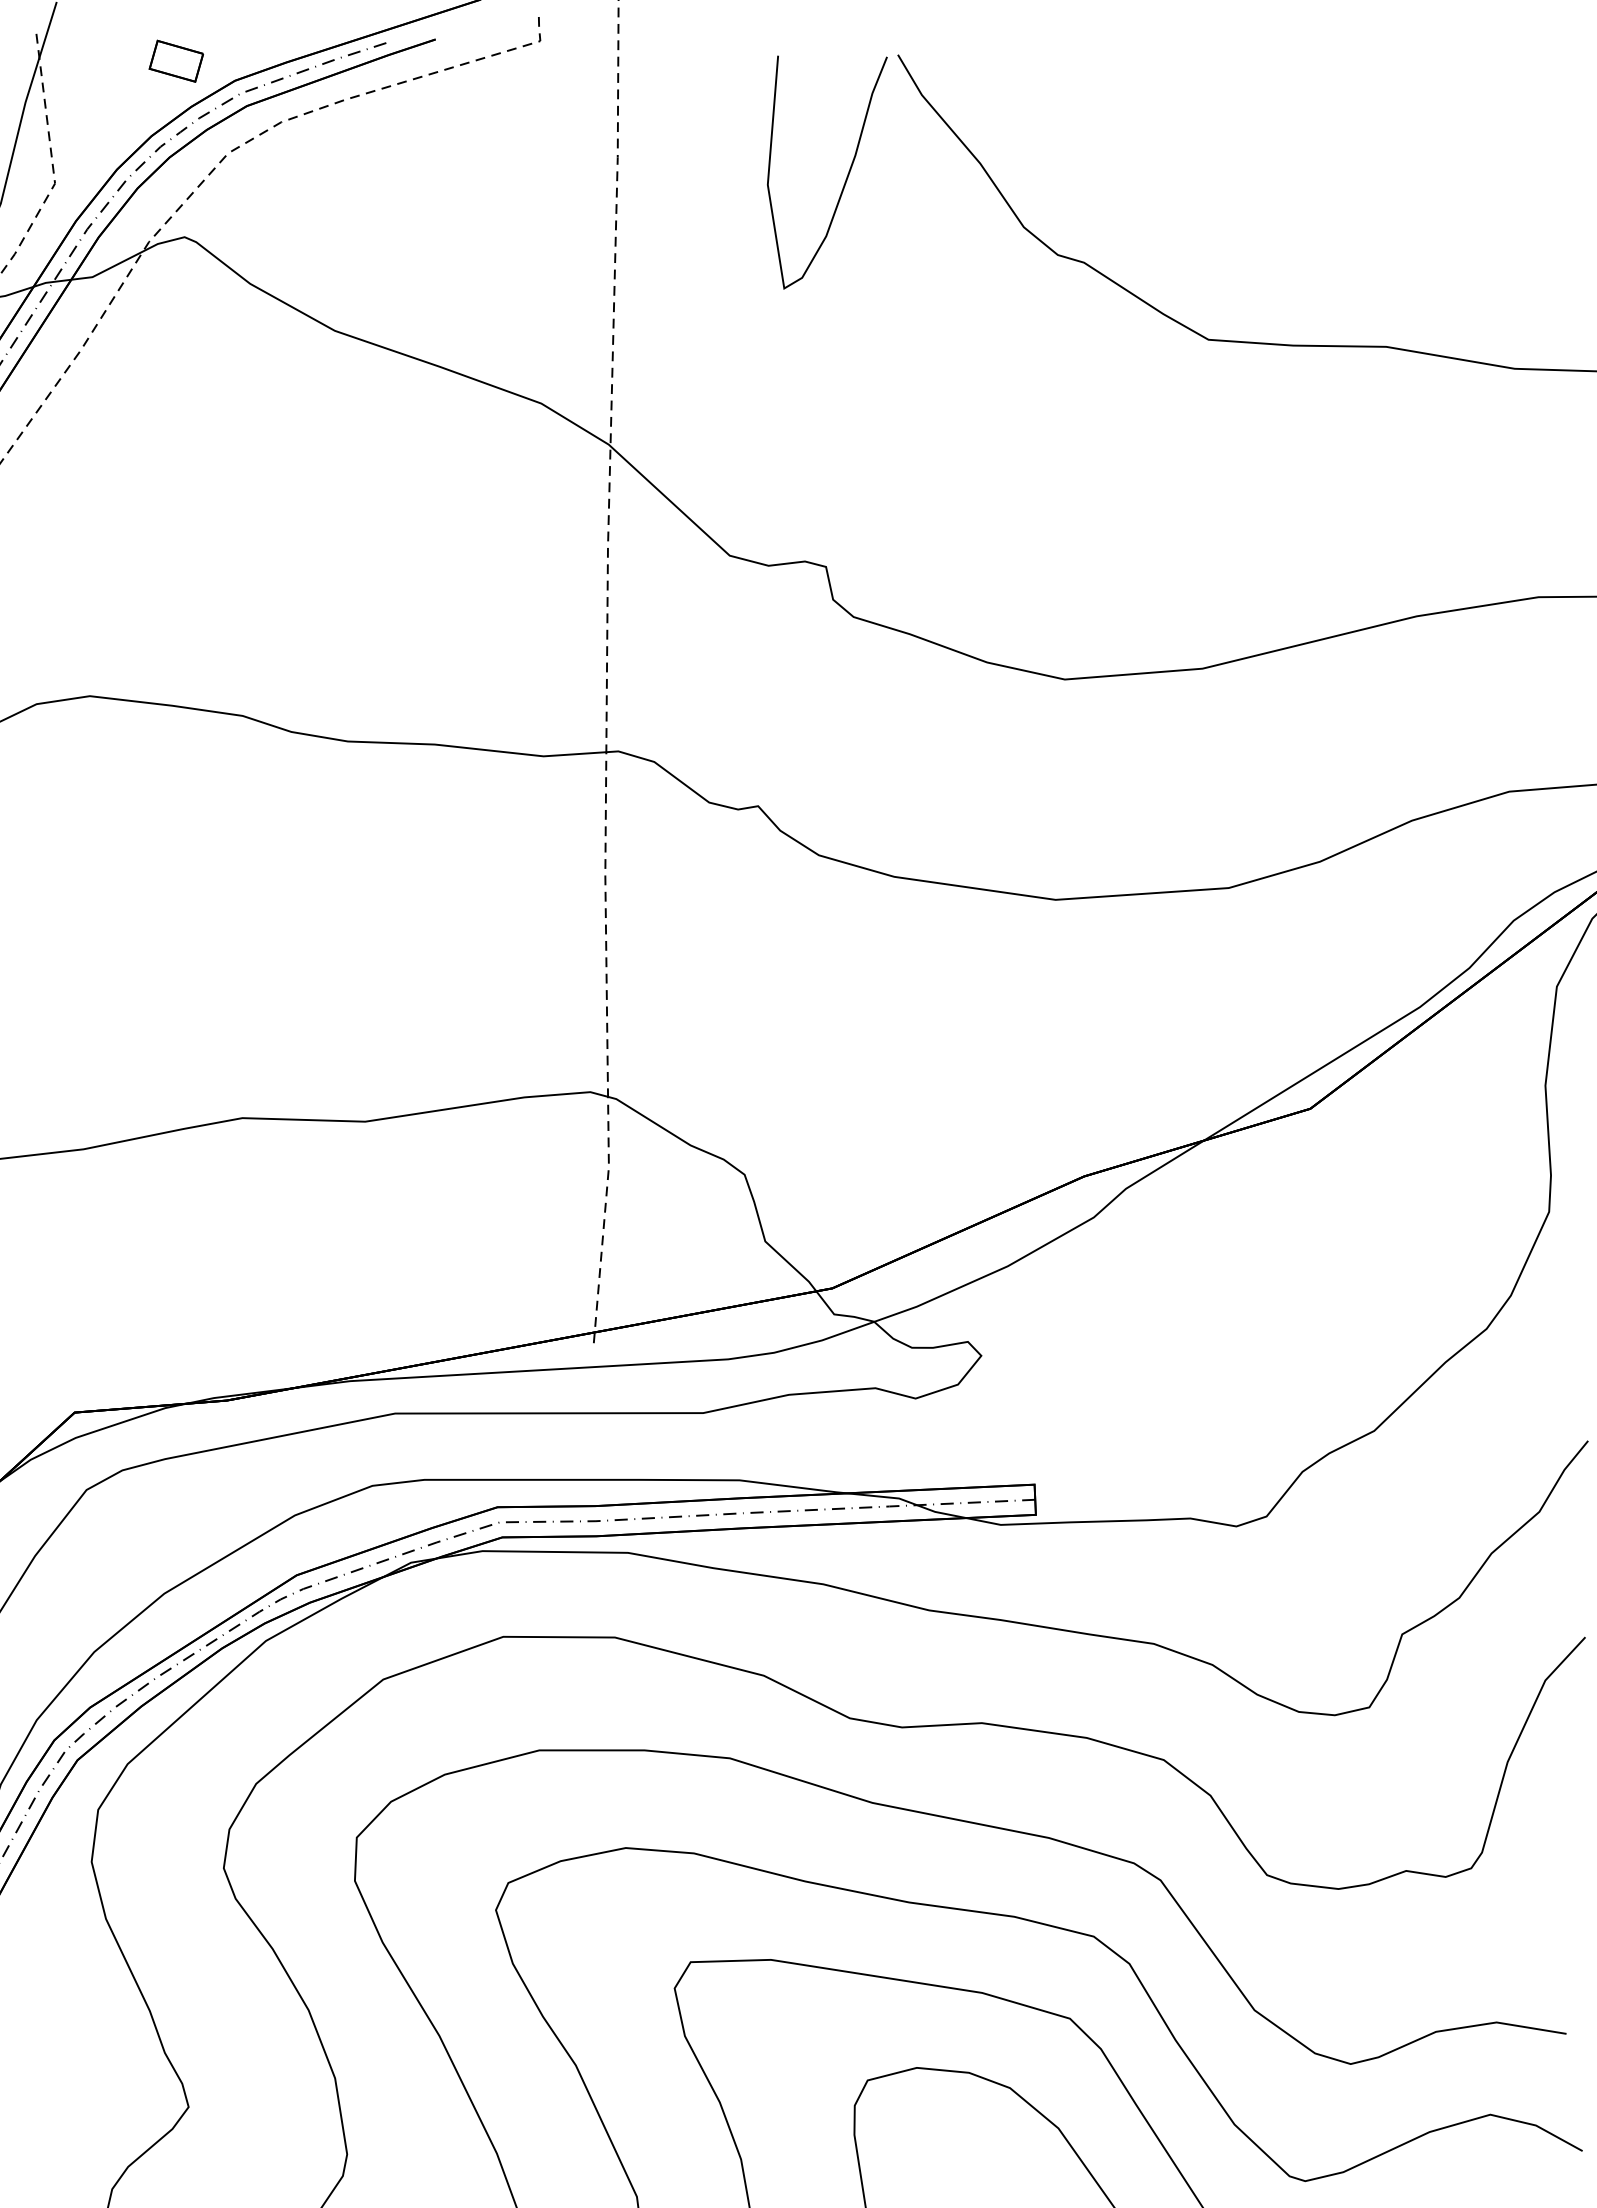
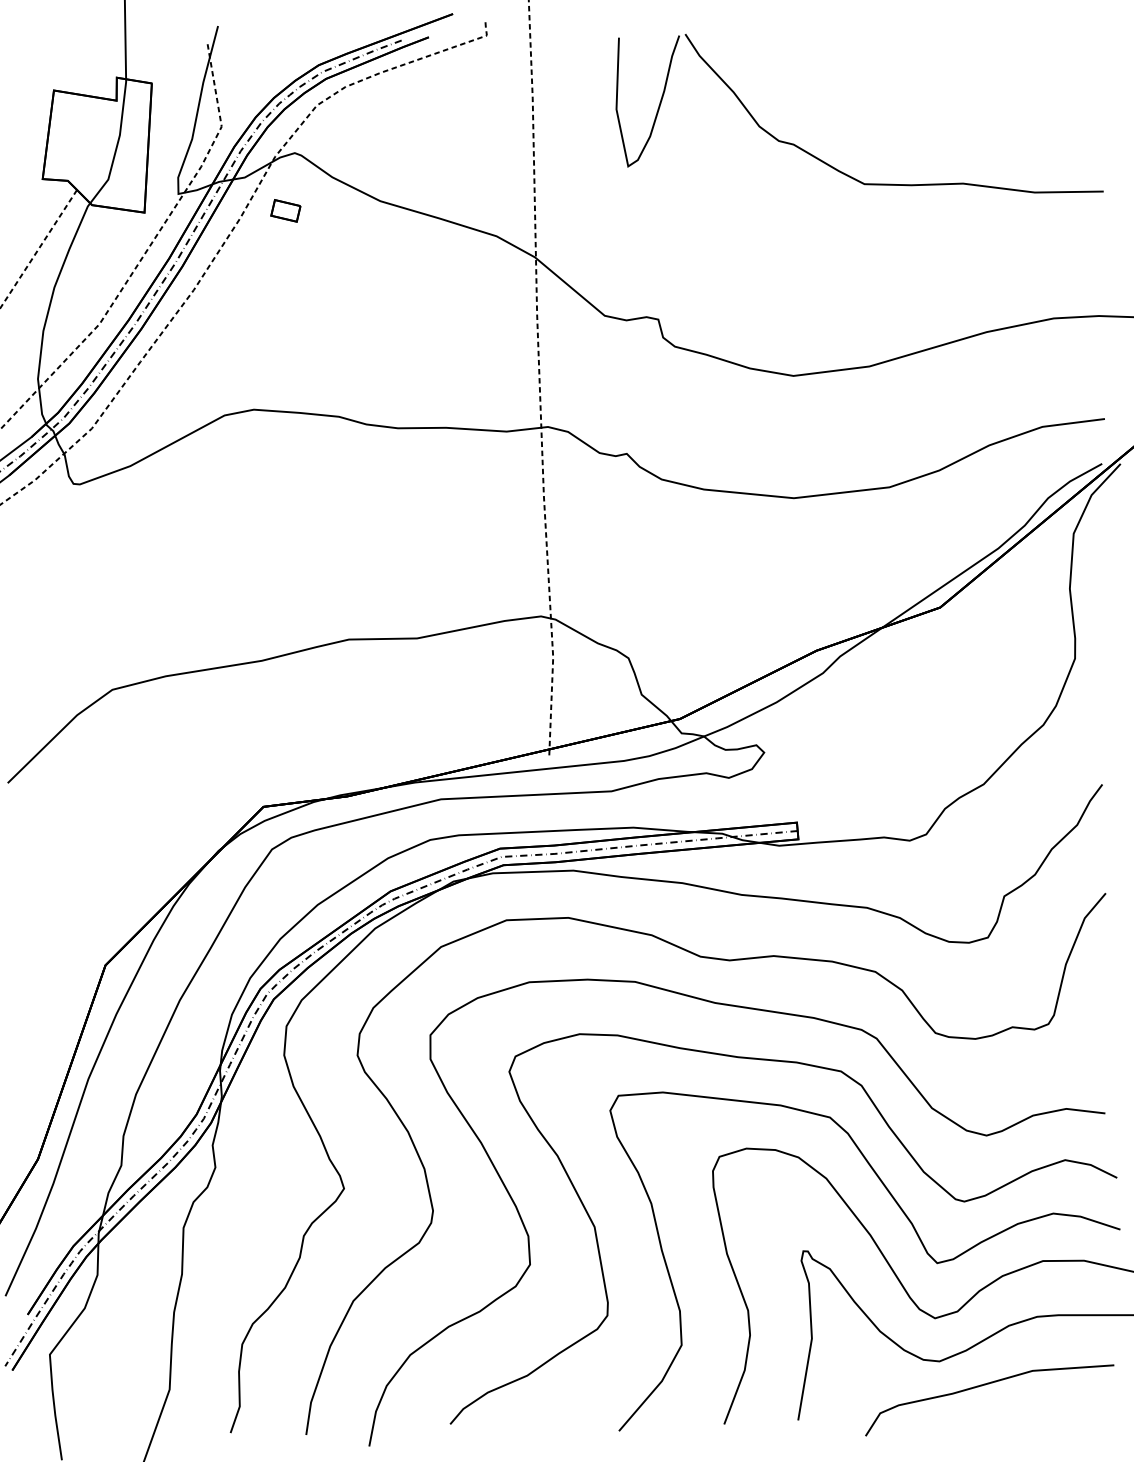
part: (175, 60) -> (285, 210), moved

